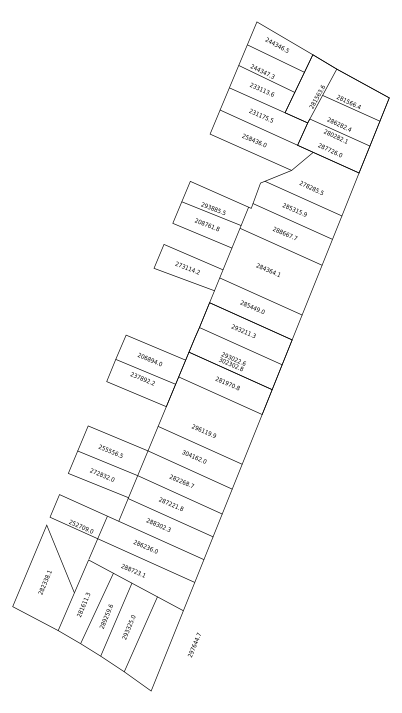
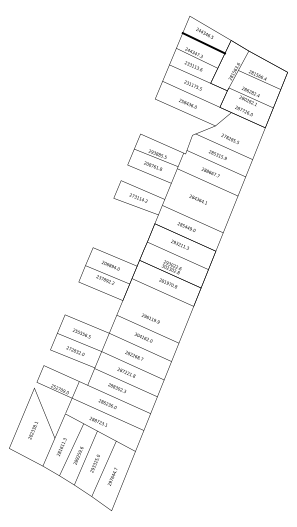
line: (275, 58) -> (203, 43), added
text: (194, 644) -> (112, 476), moved

